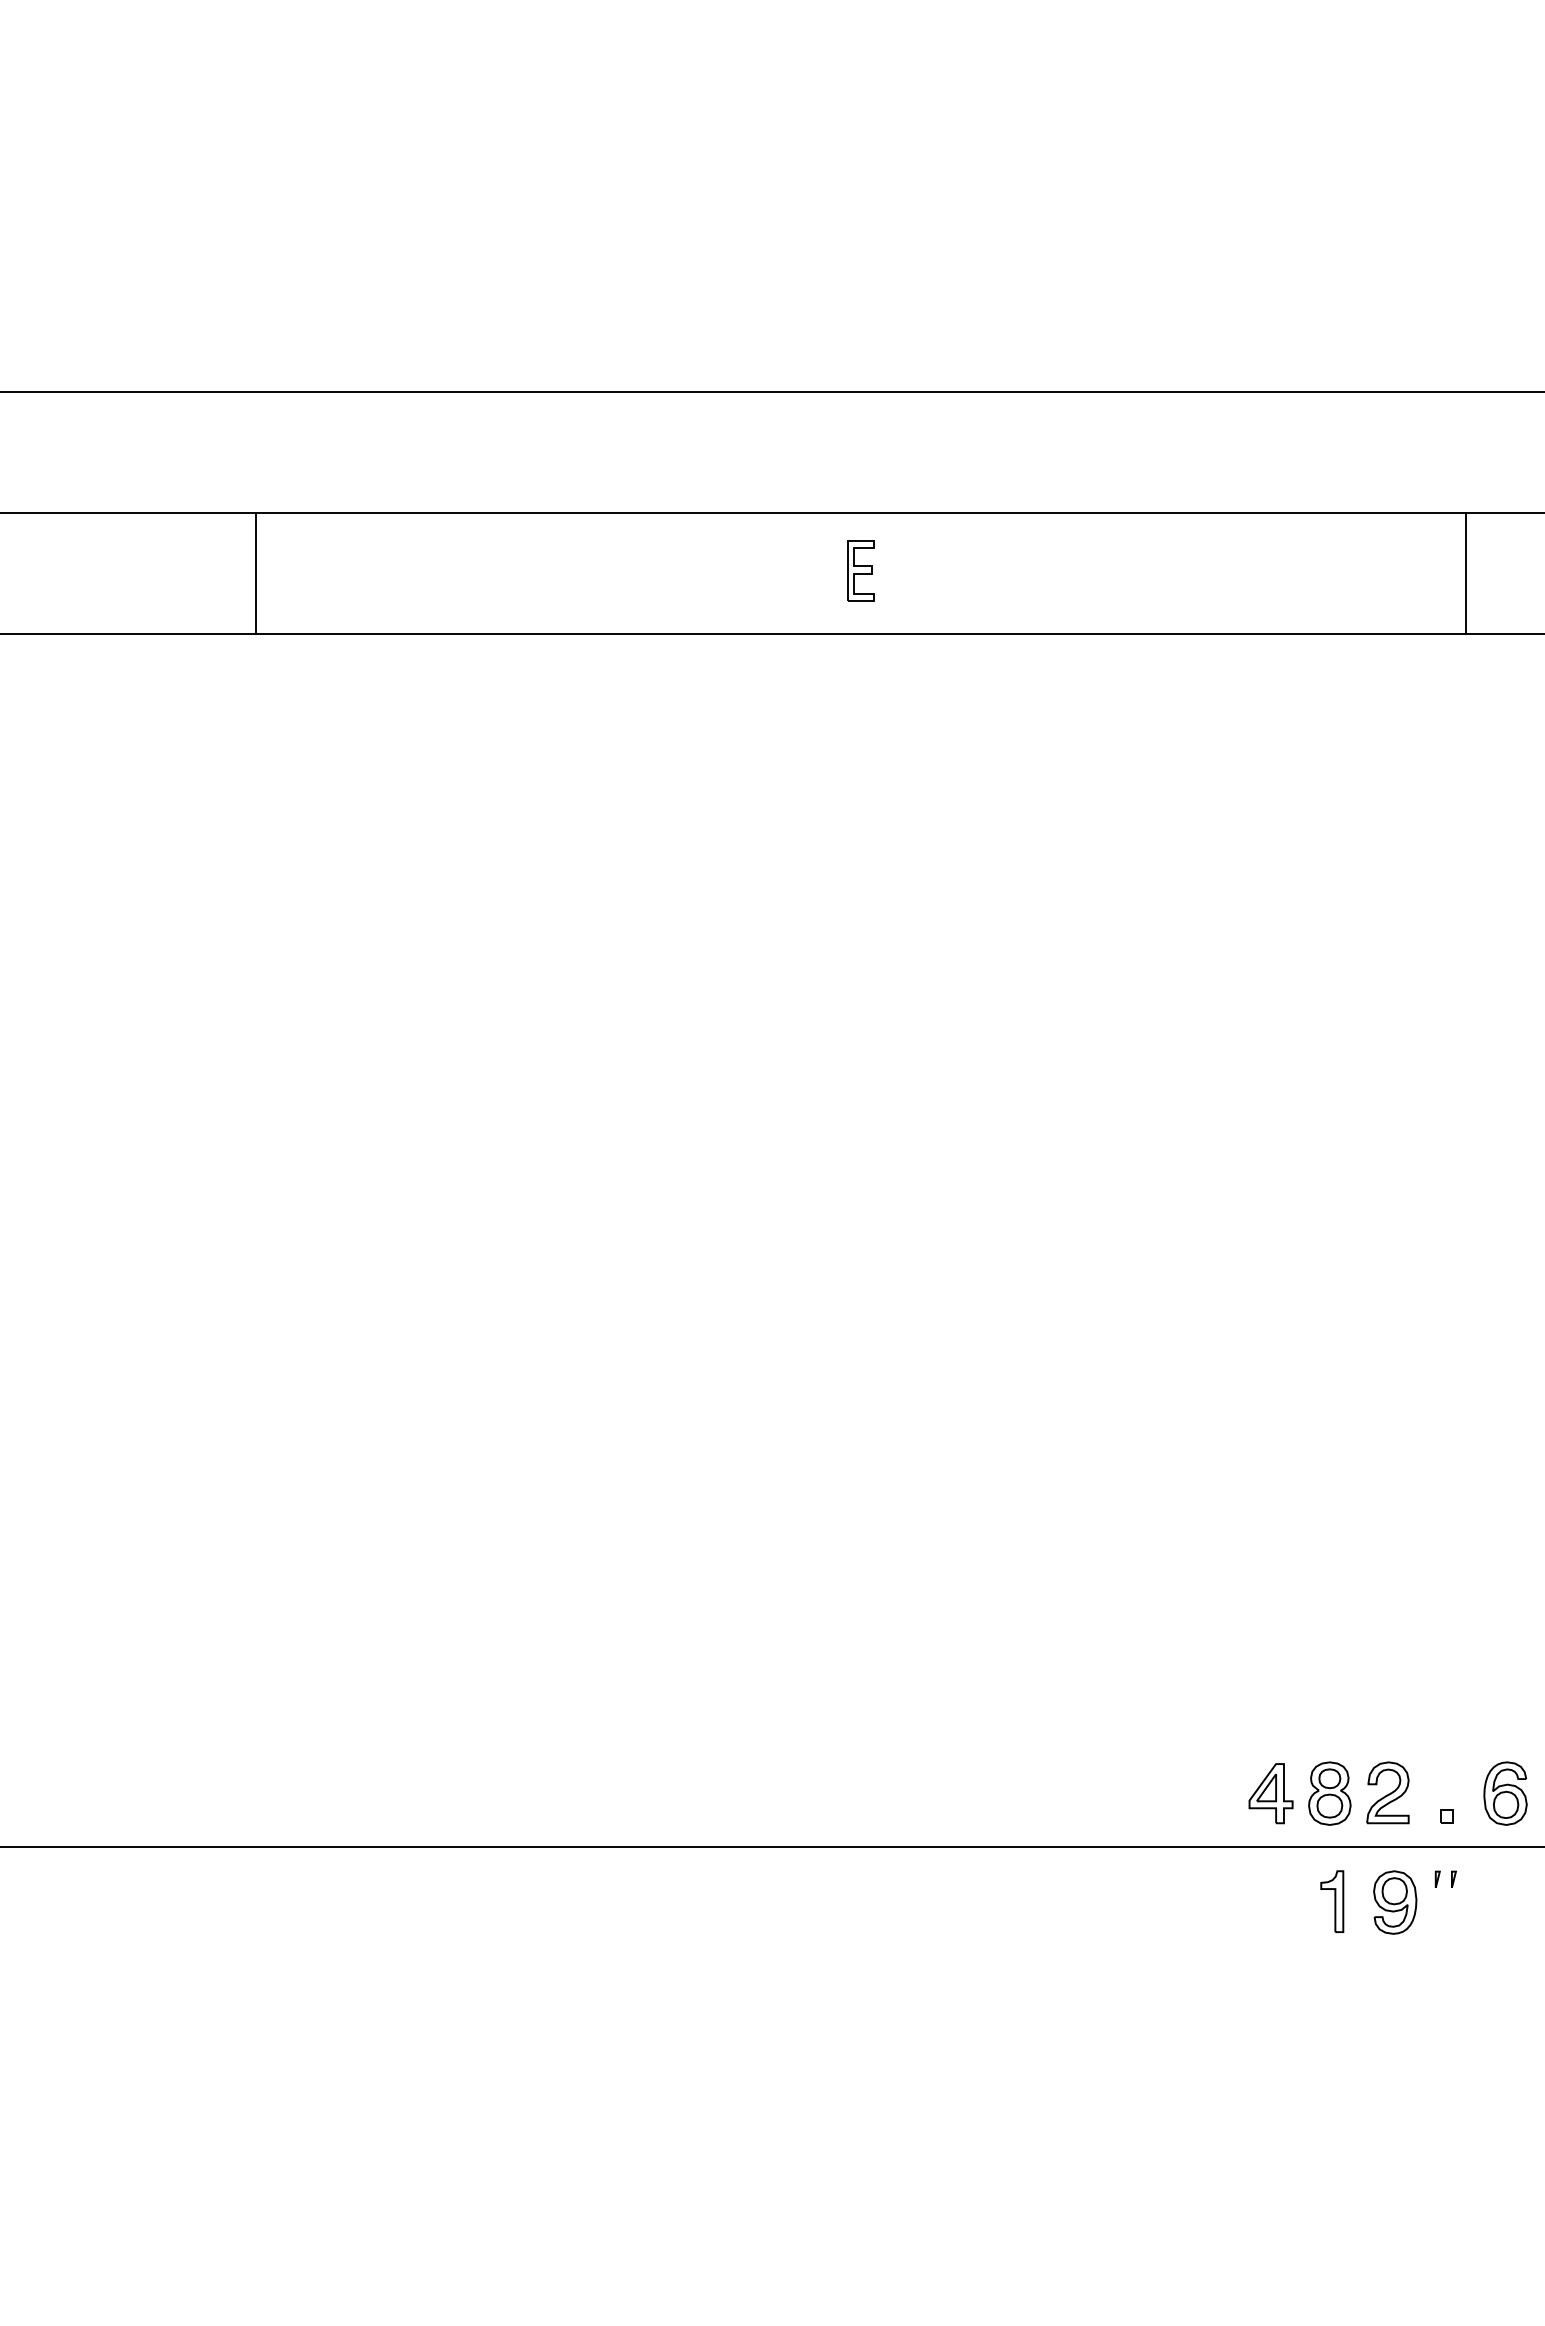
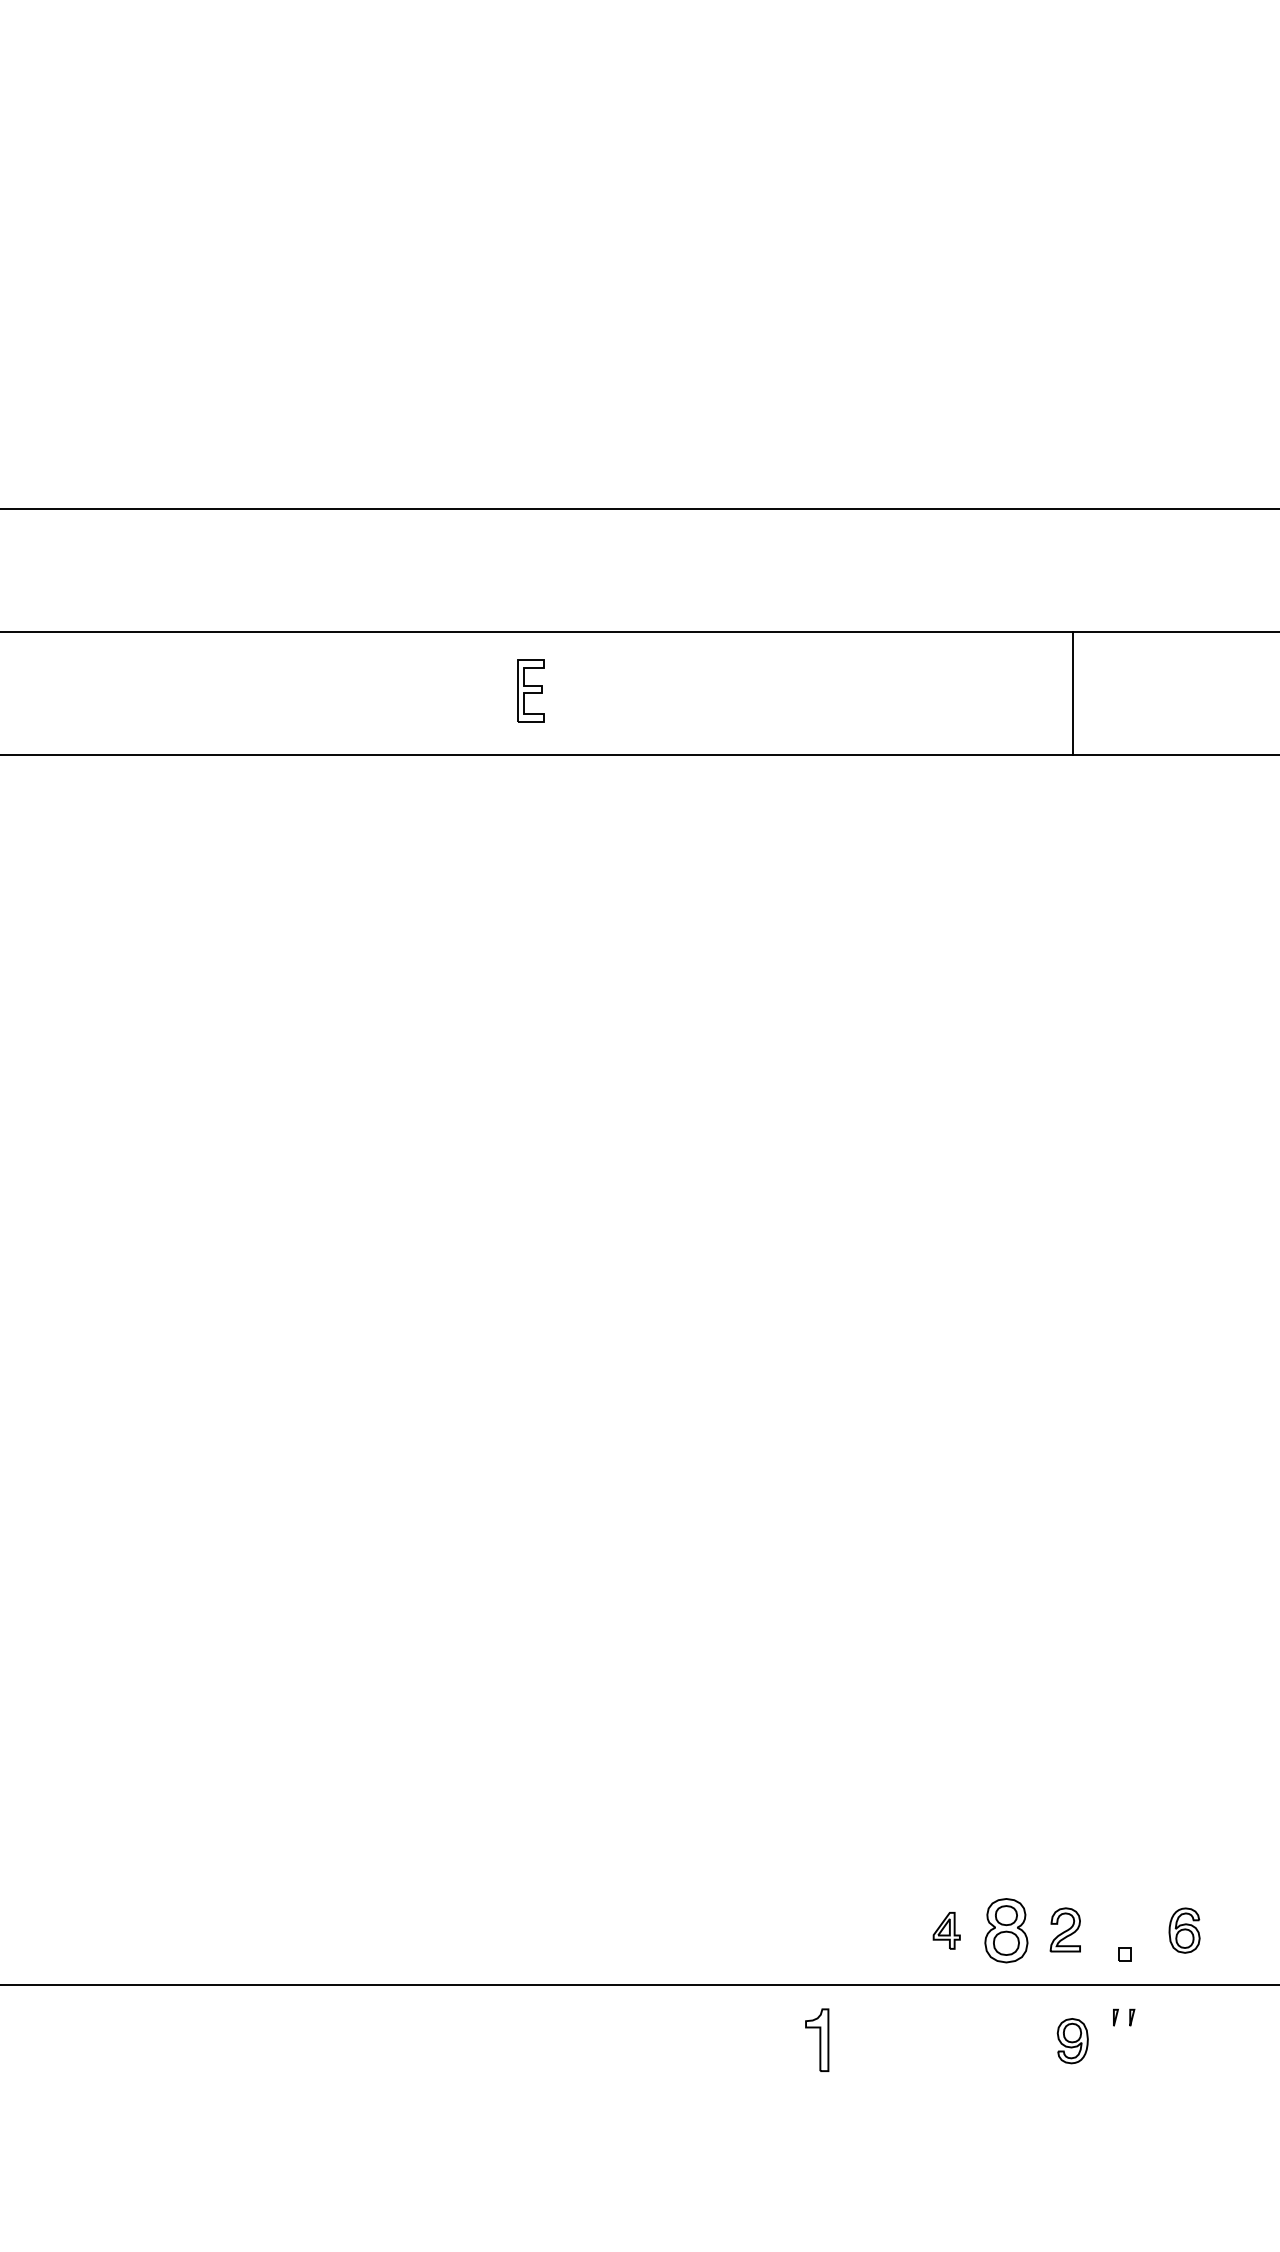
line: (1465, 573) -> (1073, 693), moved
part: (1387, 1792) -> (1064, 1929), size x0.7
part: (1270, 1793) -> (946, 1930), size x0.6
part: (1505, 1793) -> (1184, 1930), size x0.7
part: (1332, 1901) -> (817, 2040), moved
part: (1395, 1902) -> (1073, 2041), size x0.7

